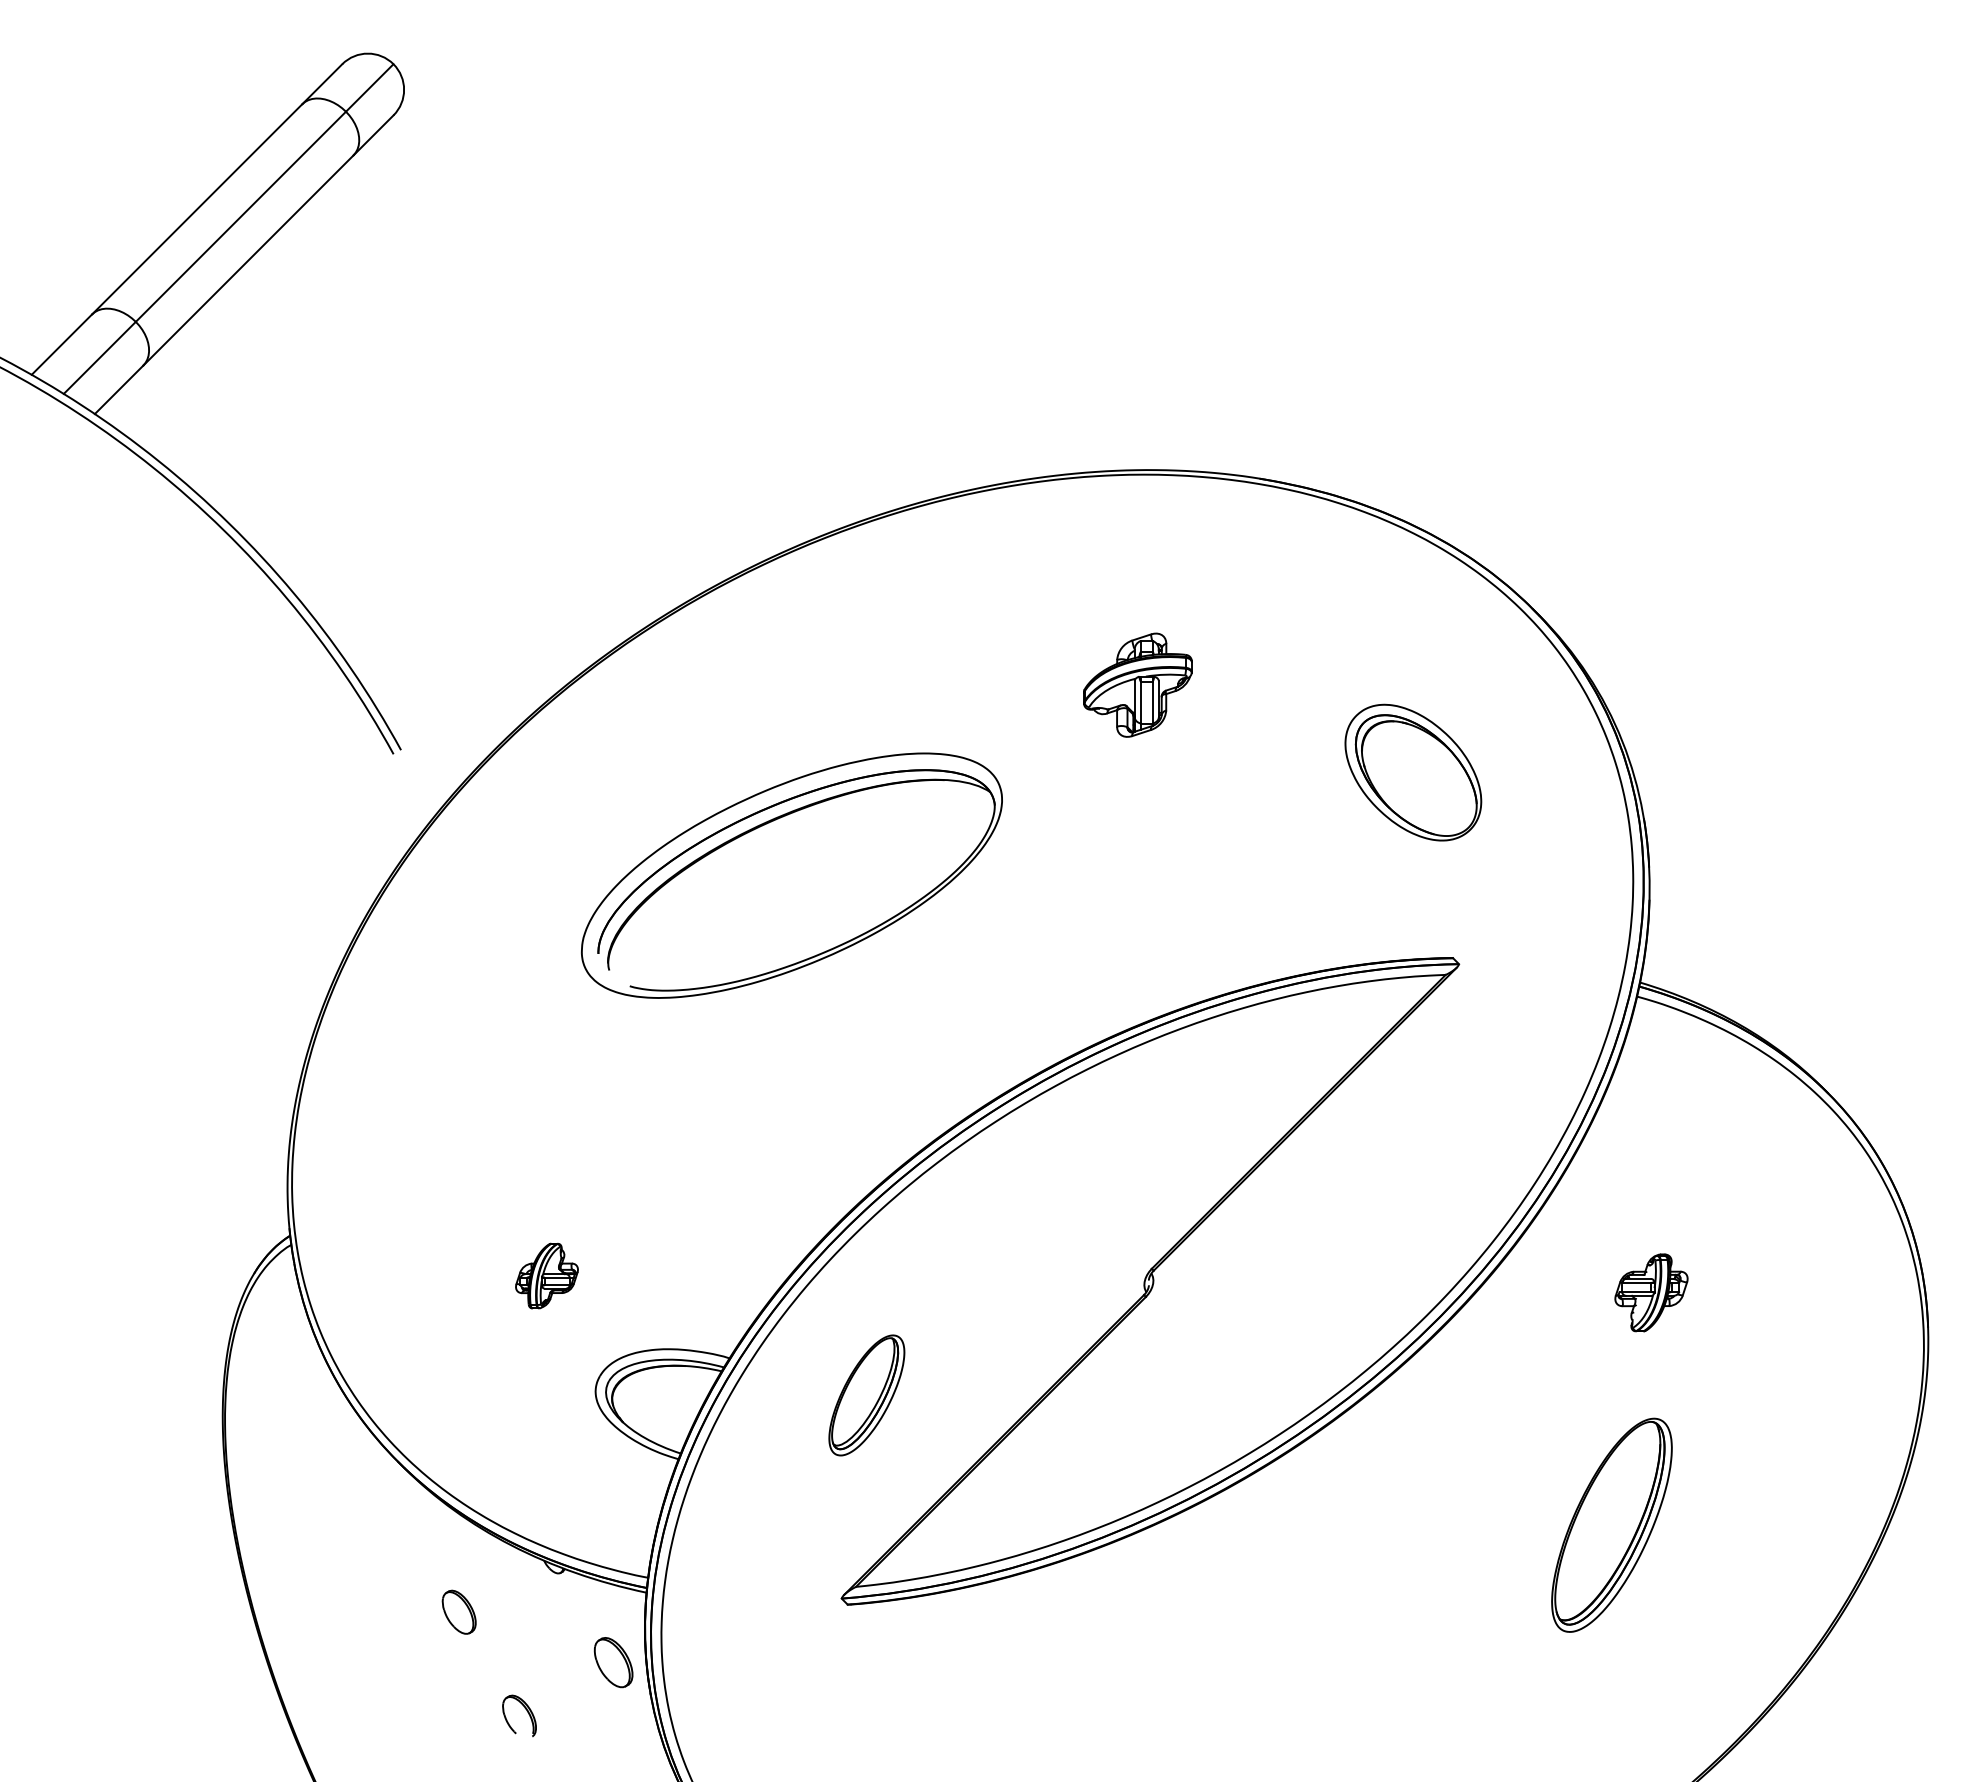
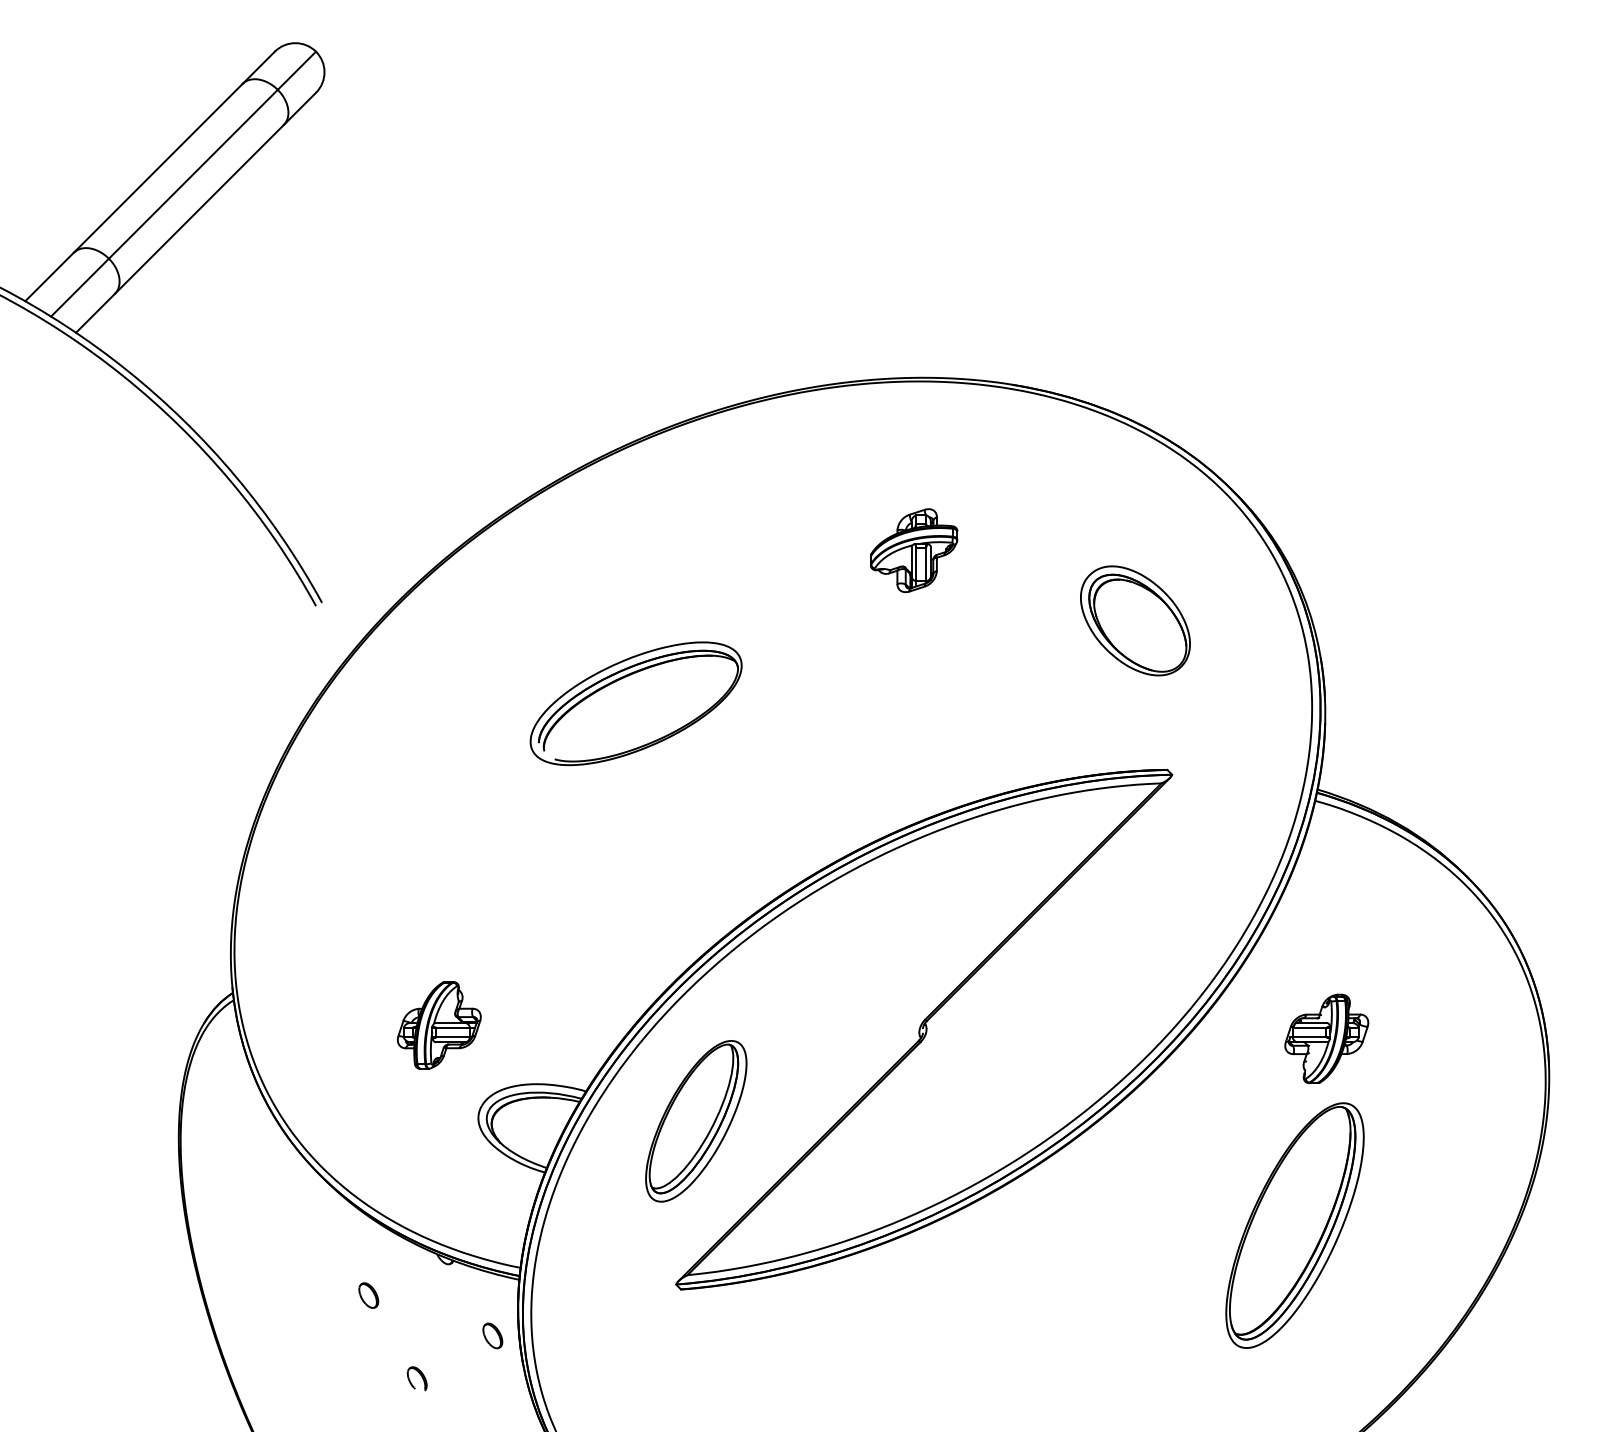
part: (791, 875) -> (635, 703), size x0.62
part: (546, 1275) -> (438, 1024), size x1.67
part: (1651, 1292) -> (1326, 1038), size x1.43
part: (866, 1395) -> (696, 1121), size x1.67
part: (1611, 1525) -> (1294, 1225), size x1.43
part: (458, 1612) -> (368, 1295), size x0.71
part: (613, 1662) -> (492, 1335), size x0.62
part: (519, 1715) -> (417, 1378), size x0.71

